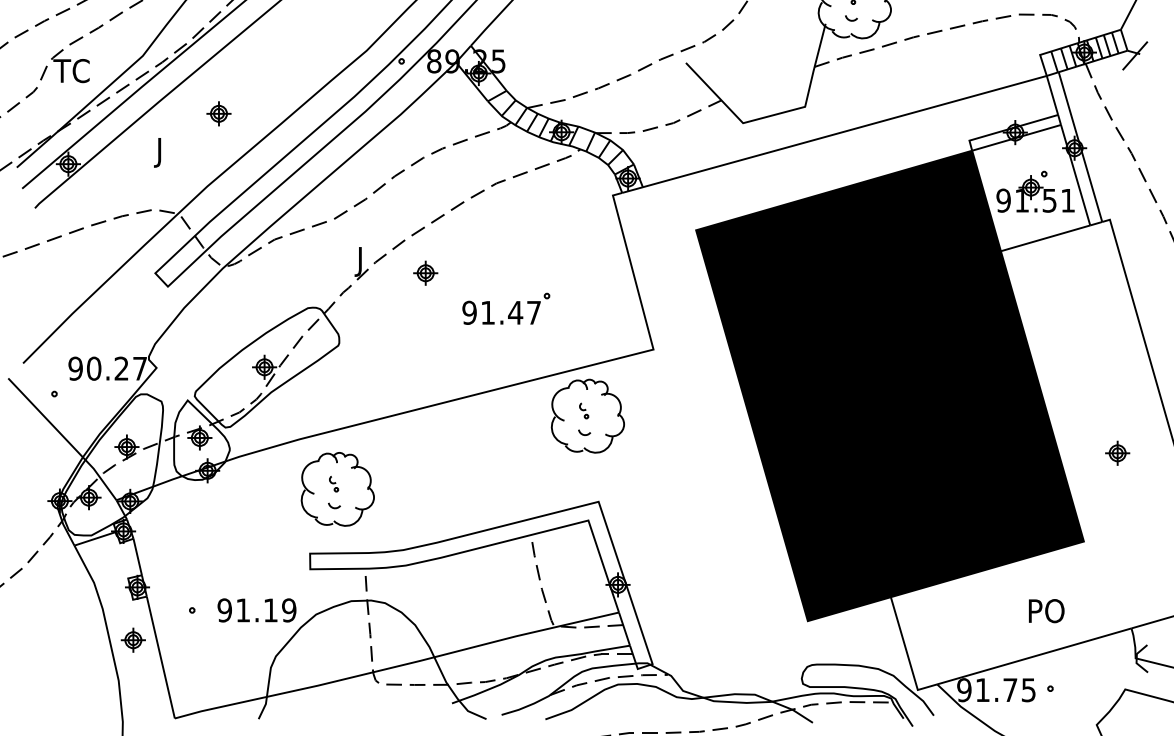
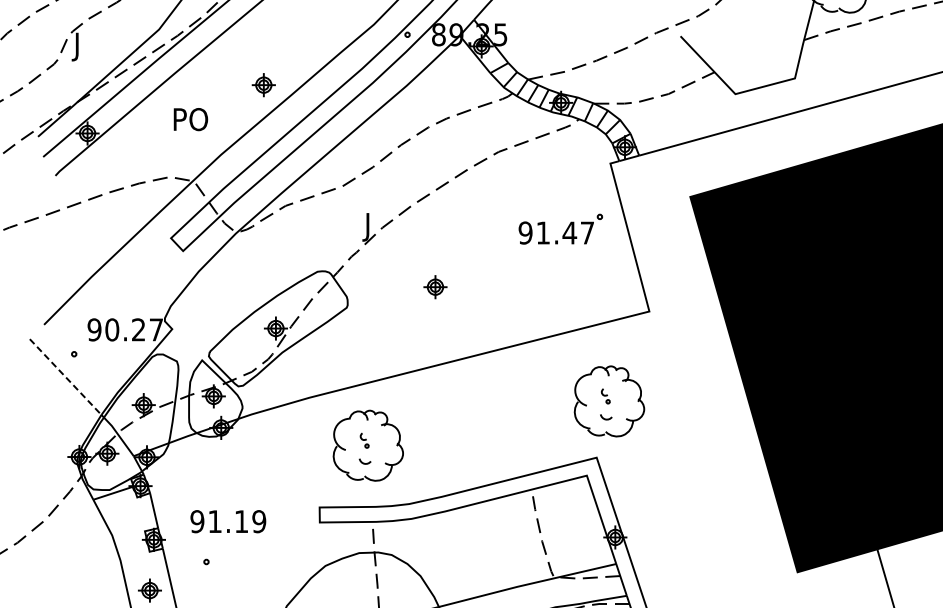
text: (70, 74) -> (89, 47), TC -> J
part: (218, 113) -> (263, 84), moved
text: (173, 152) -> (188, 122), J -> PO
part: (425, 272) -> (435, 286), moved
part: (506, 308) -> (561, 228), moved
part: (587, 415) -> (609, 400), moved
line: (46, 418) -> (66, 377), solid -> dashed
part: (337, 489) -> (368, 445), moved
text: (256, 610) -> (227, 521), moved

